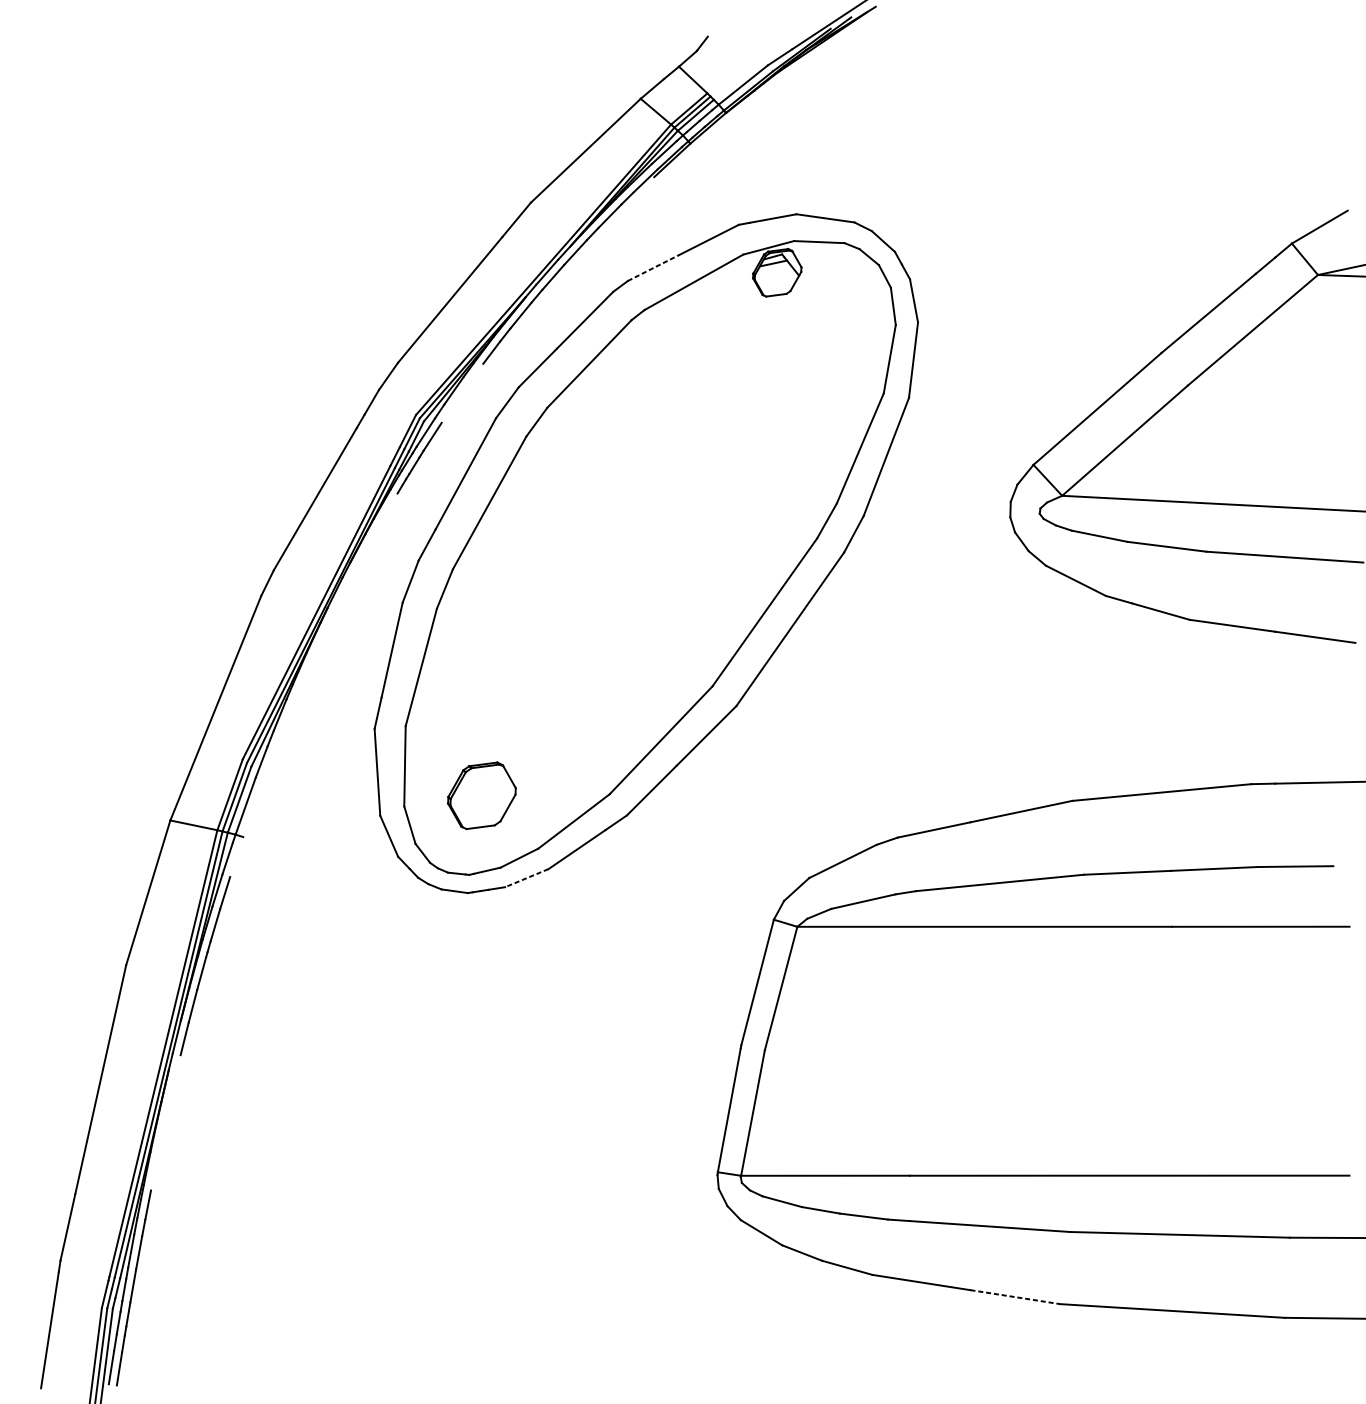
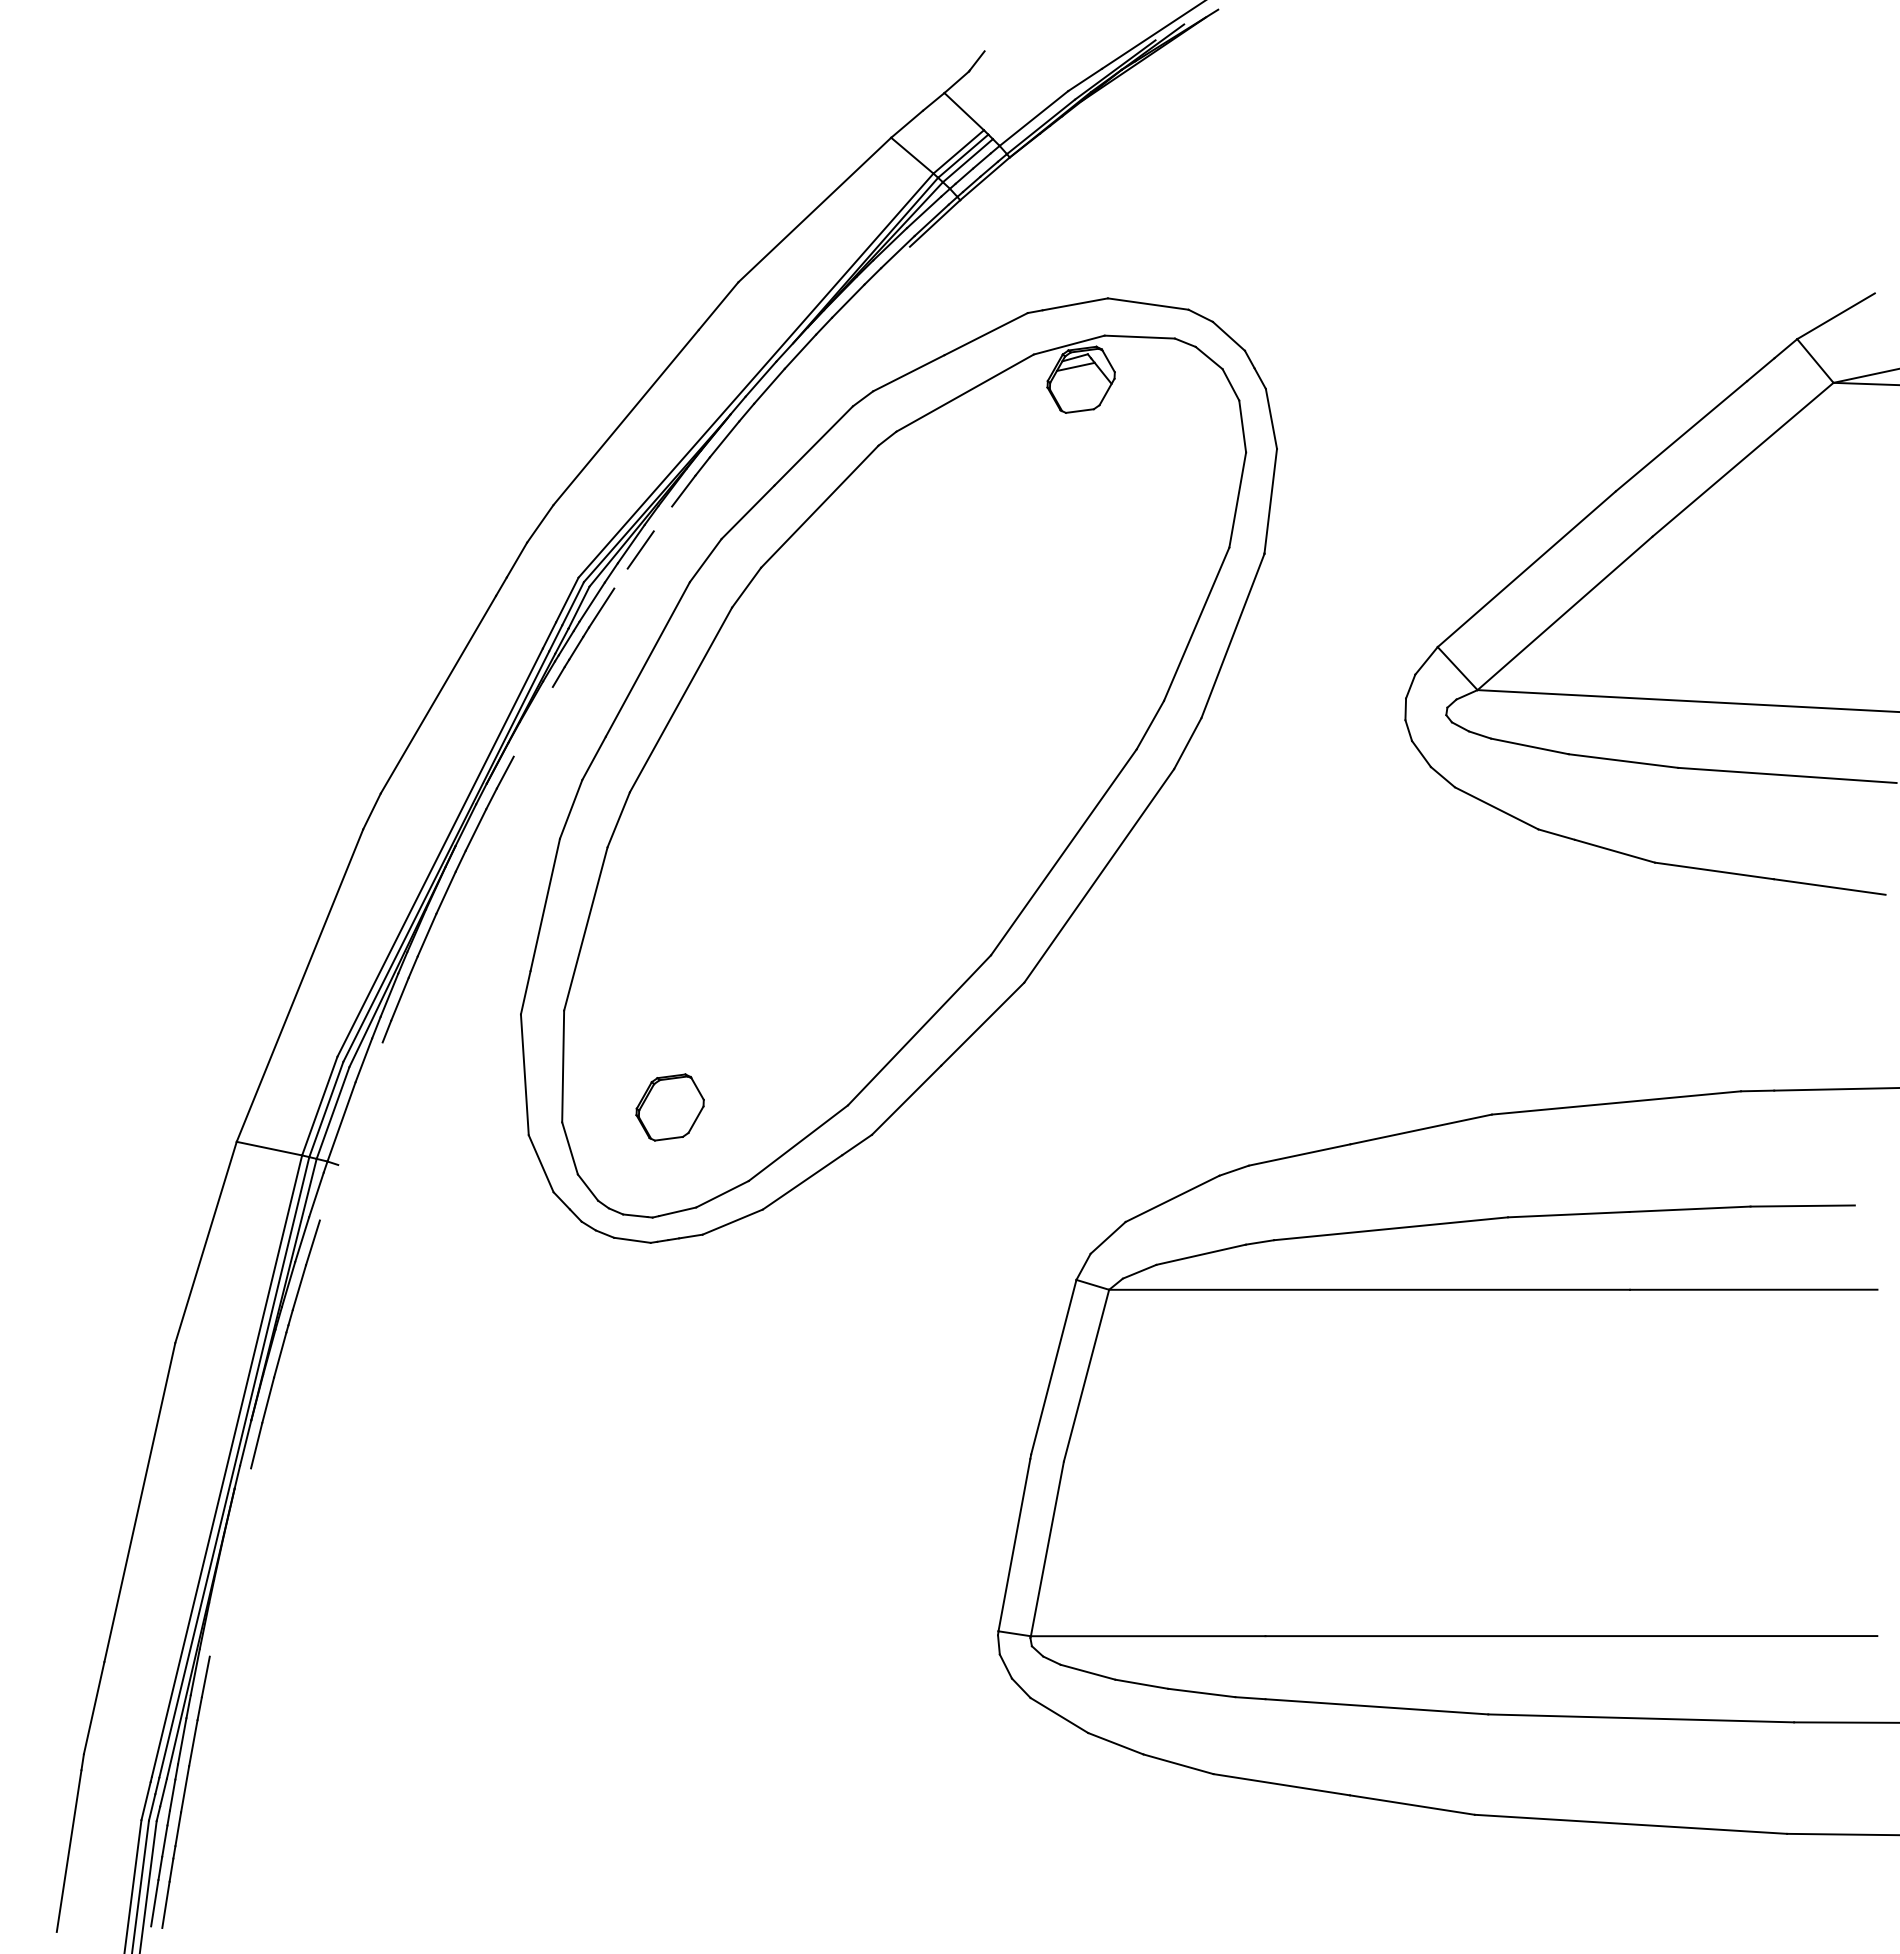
line: (653, 268) -> (908, 373), dashed -> solid
line: (460, 394) -> (640, 549), added
part: (321, 646) -> (447, 899), added
part: (481, 795) -> (669, 1107), size x0.71
line: (526, 878) -> (732, 1222), dashed -> solid
line: (1015, 1297) -> (1412, 1805), dashed -> solid

